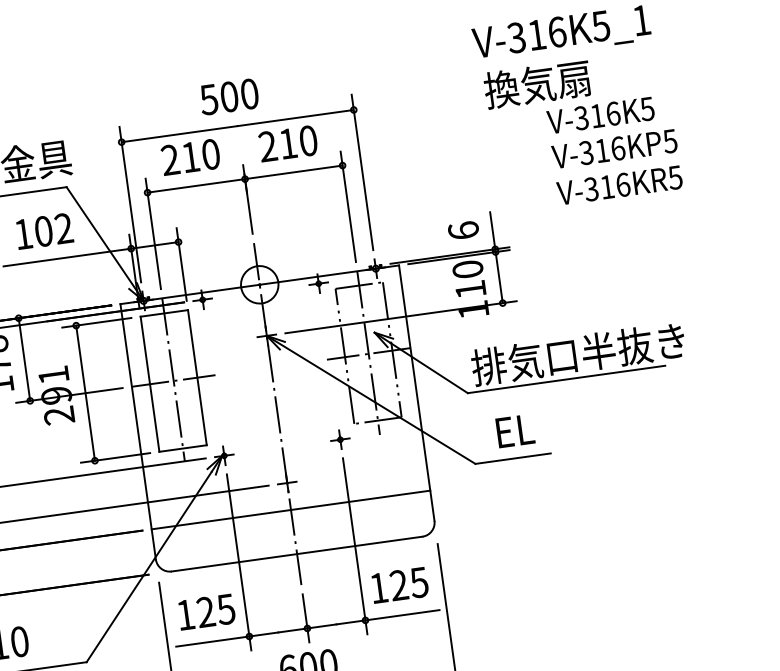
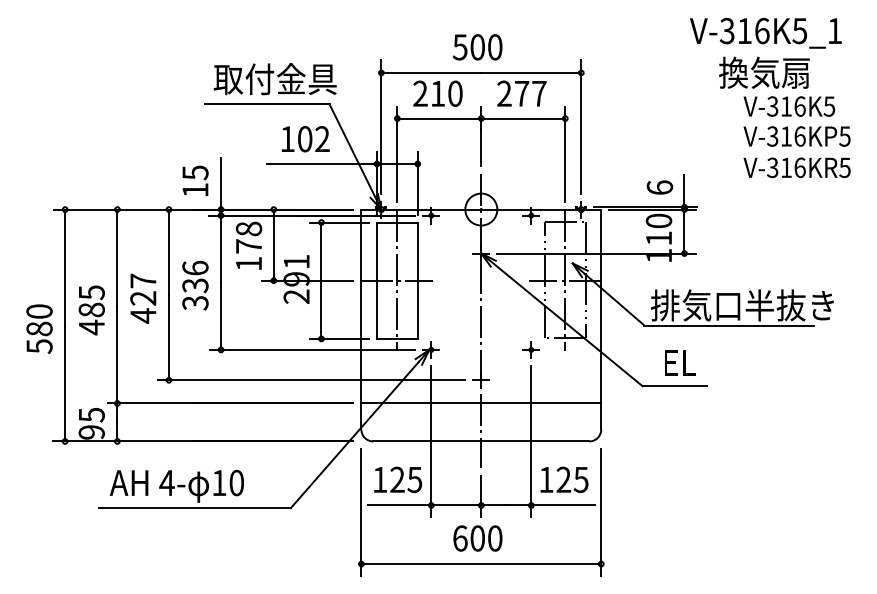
text: (537, 83) -> (764, 72), moved
text: (298, 142) -> (530, 93), 210 -> 277

